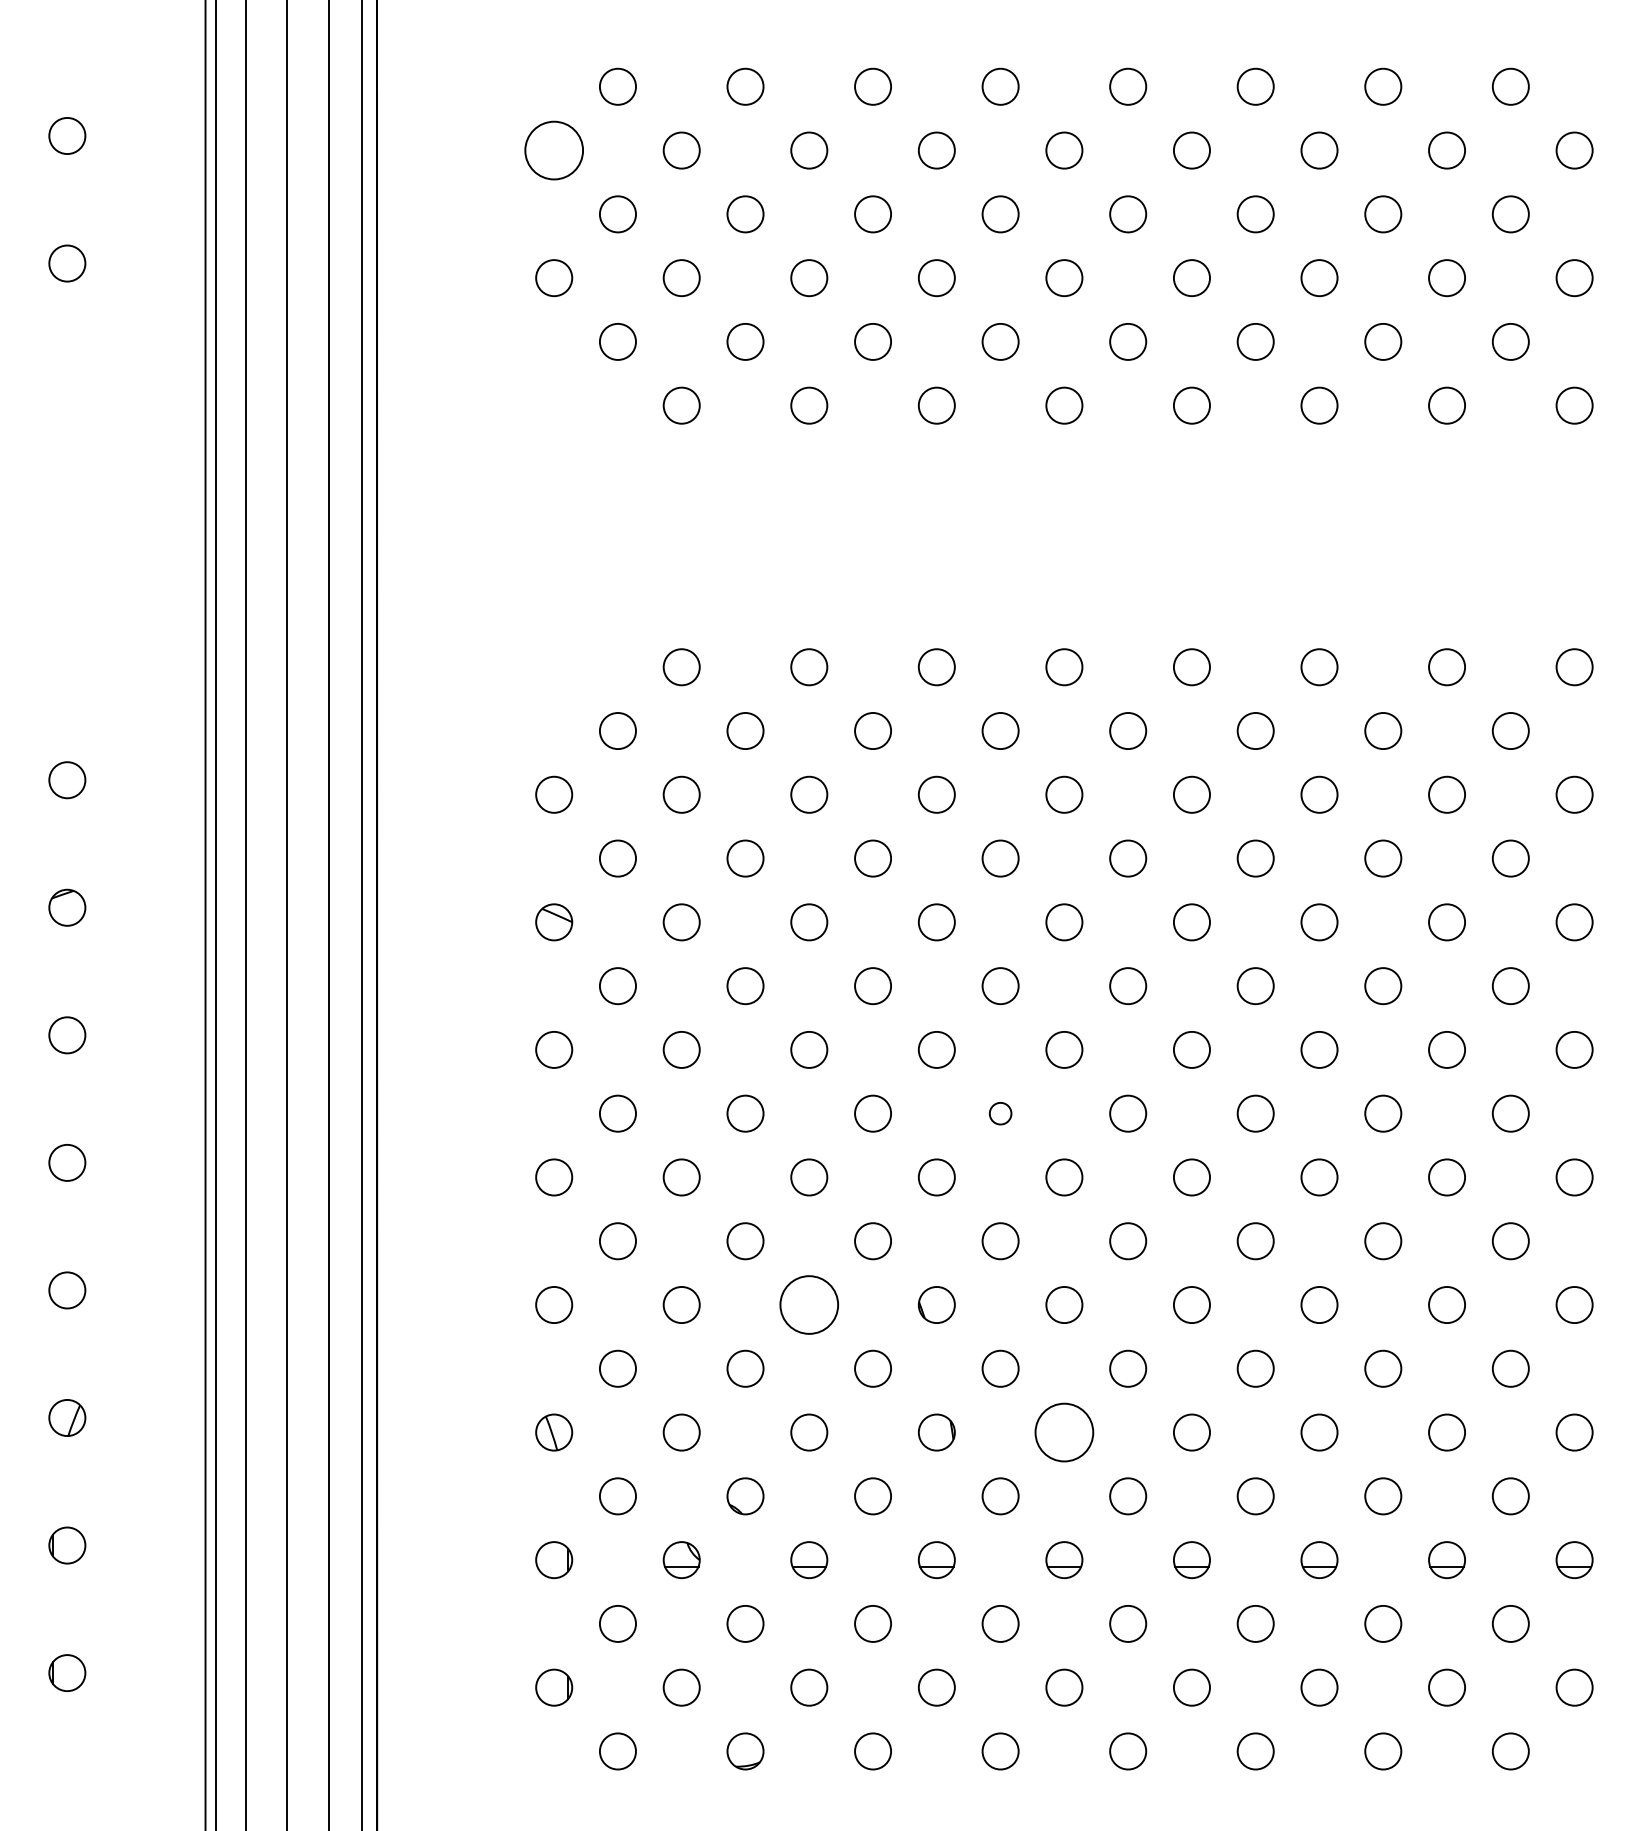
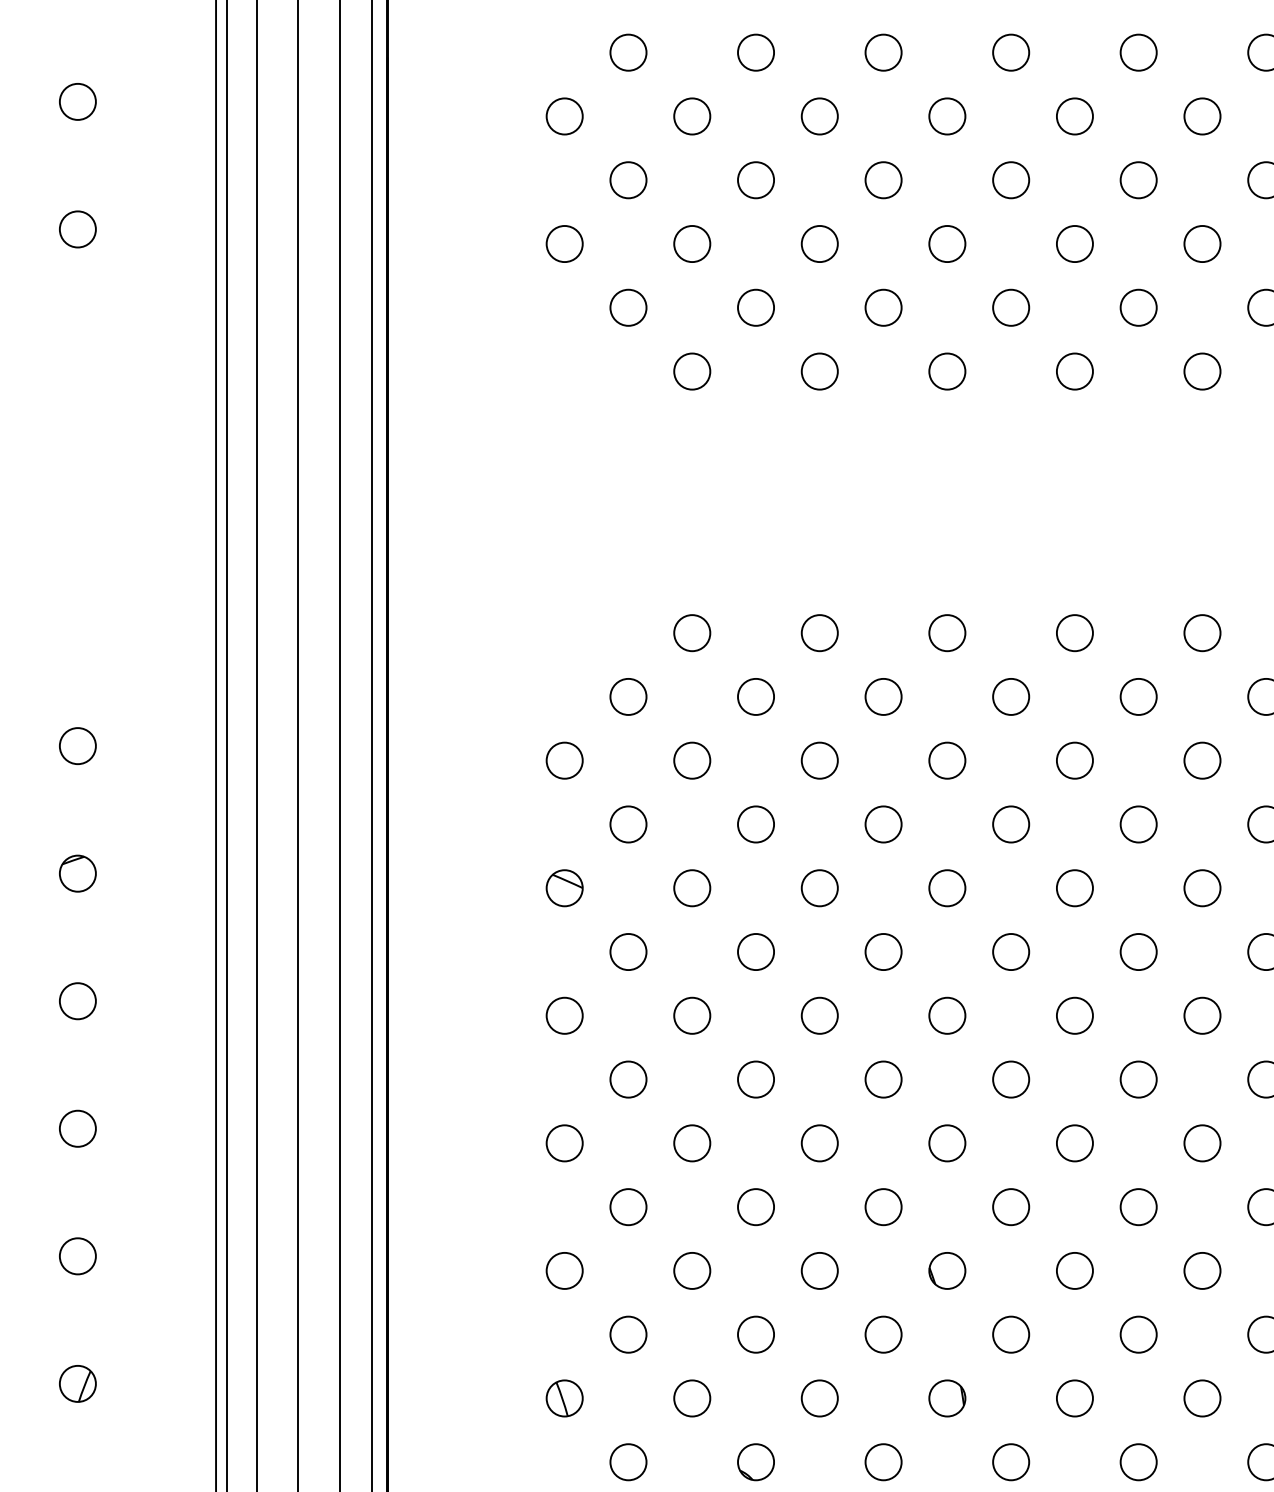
circle: (554, 150) -> (565, 116), size x0.62
circle: (1000, 1113) -> (1011, 1079), size x1.67
circle: (809, 1304) -> (820, 1270), size x0.62
circle: (1064, 1432) -> (1075, 1398), size x0.62

